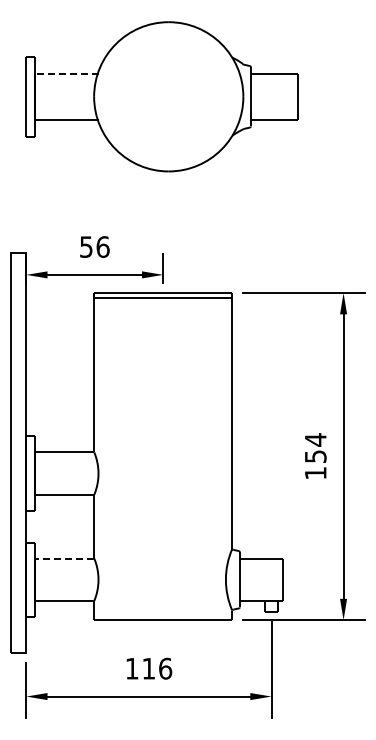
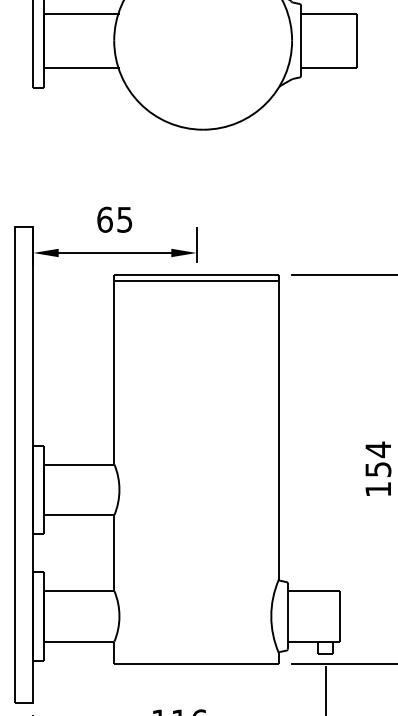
line: (67, 74) -> (82, 14), dashed -> solid
text: (94, 246) -> (114, 219), 56 -> 65
line: (64, 558) -> (78, 591), dashed -> solid

